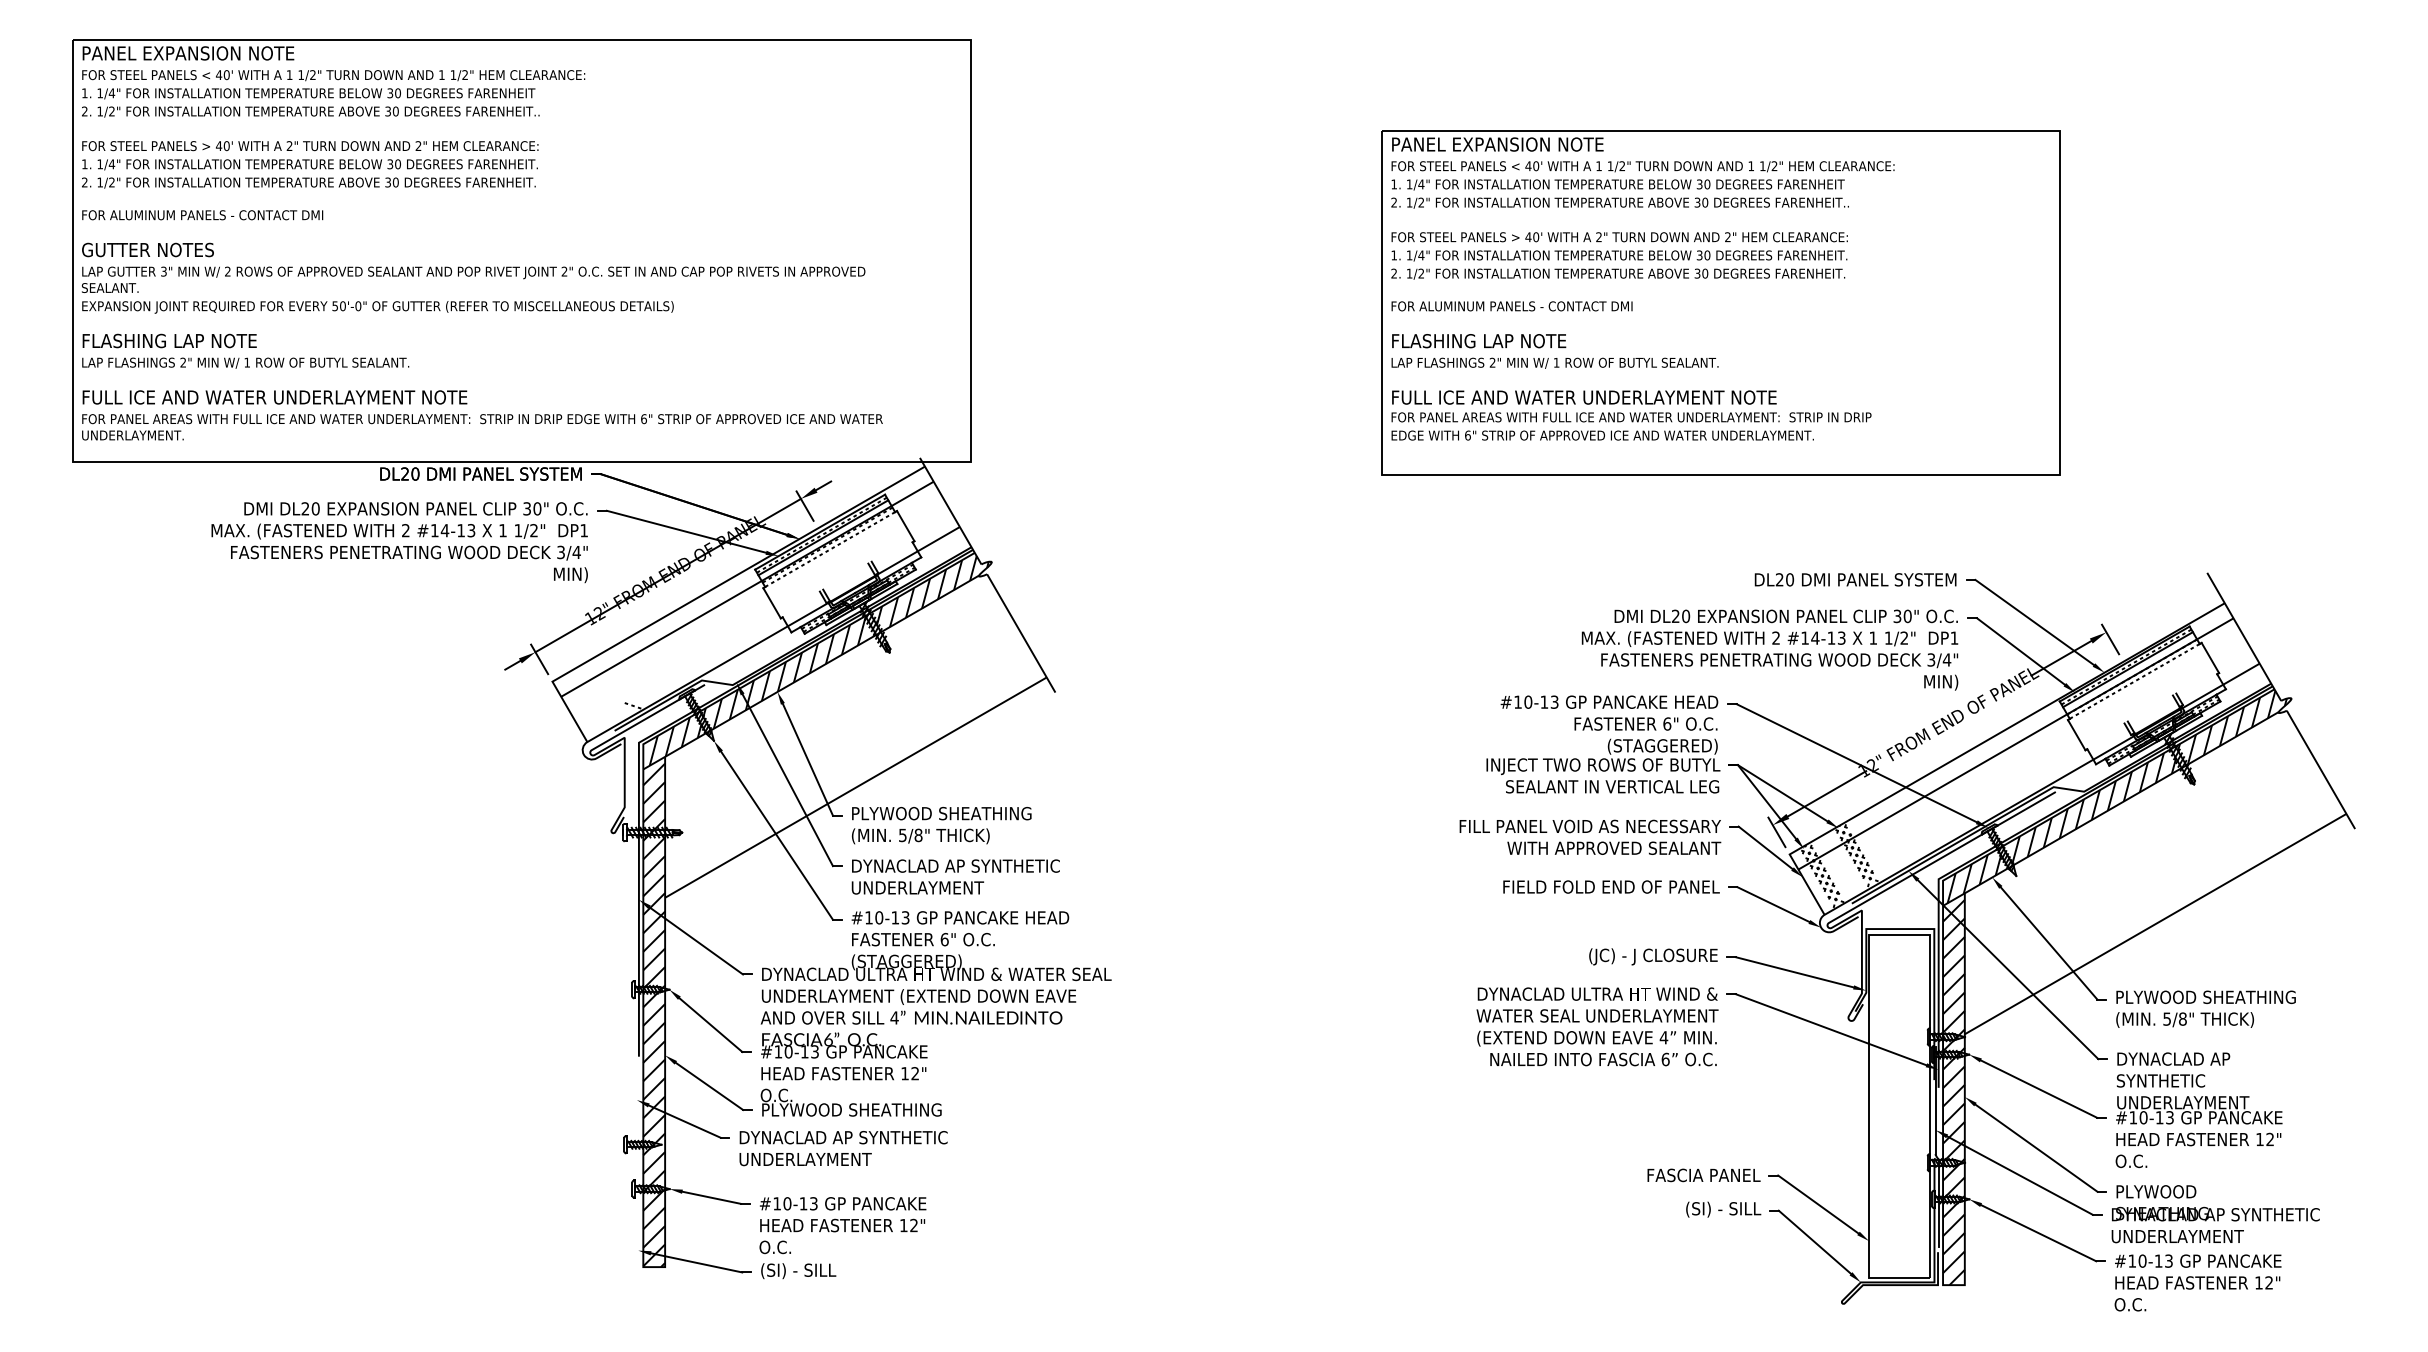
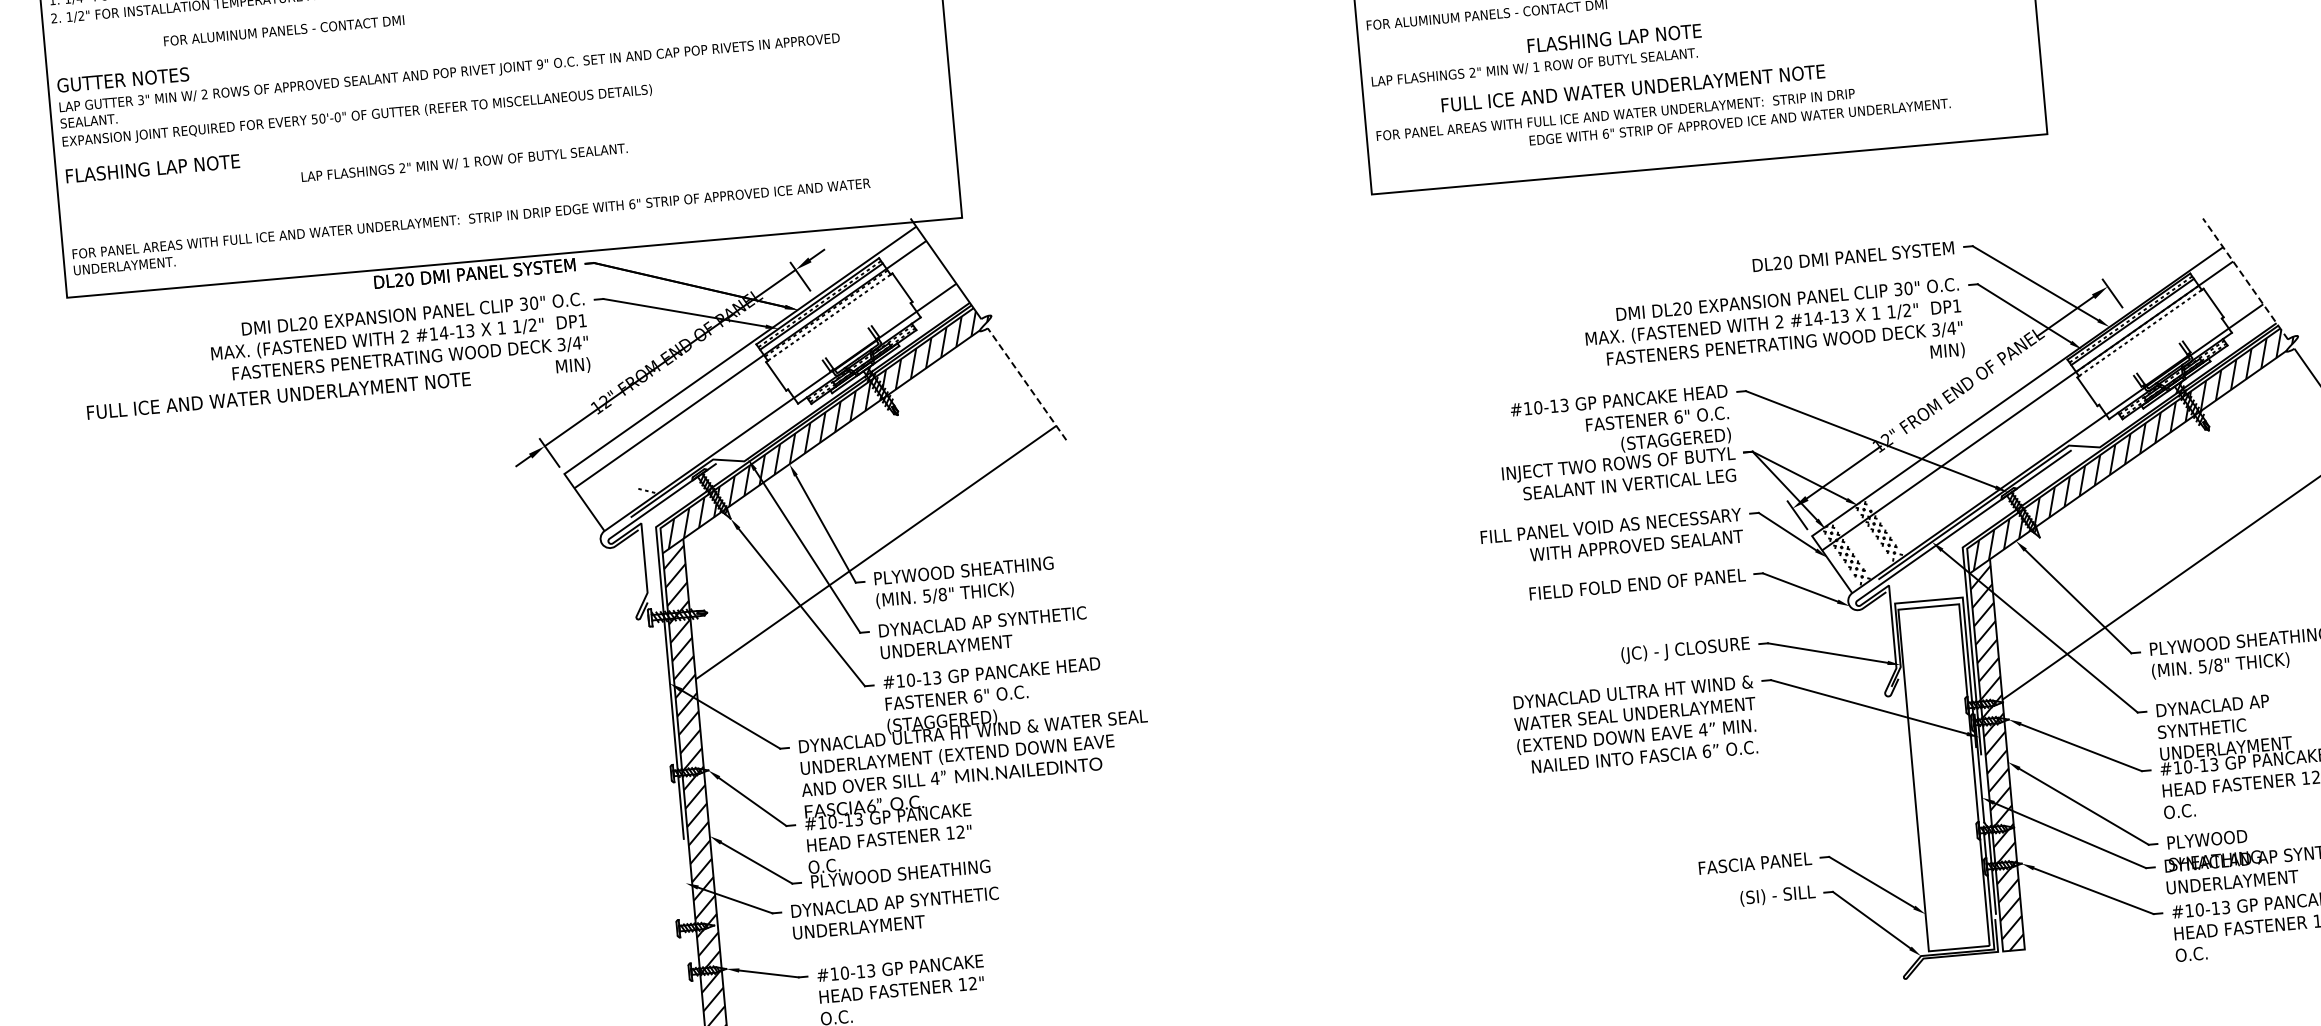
text: (202, 215) -> (283, 31), moved
text: (564, 271) -> (539, 64), 2" -> 9"
text: (1479, 341) -> (1614, 38), moved
text: (245, 362) -> (464, 162), moved
text: (274, 397) -> (278, 395), moved
text: (1584, 397) -> (1633, 88), moved
text: (1602, 435) -> (1739, 121), moved
line: (1021, 633) -> (1027, 384), solid -> dashed
line: (2244, 636) -> (2245, 278), solid -> dashed

